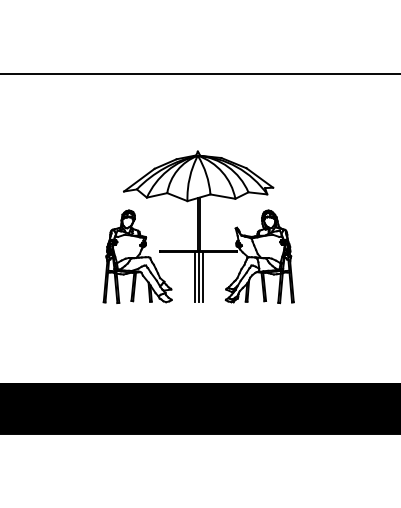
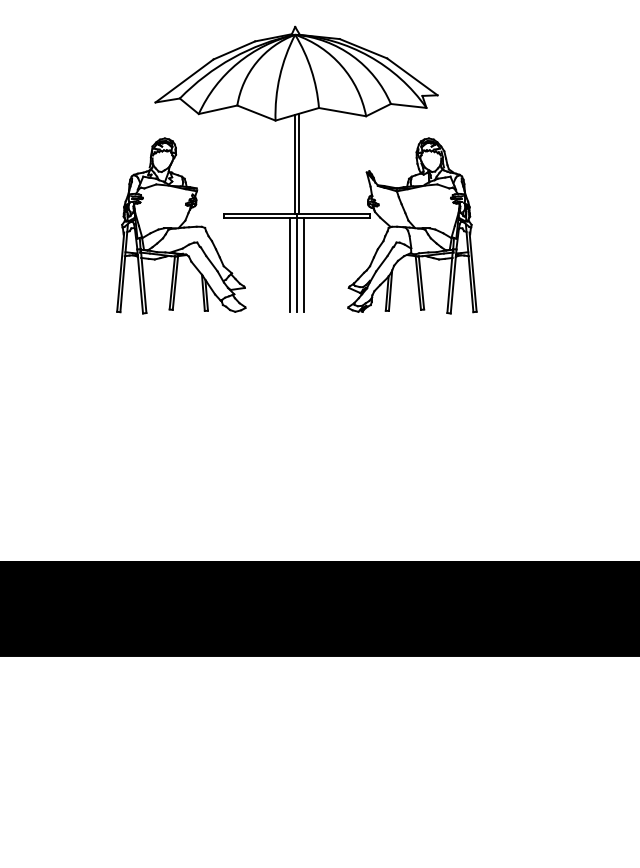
part: (198, 227) -> (296, 170), moved

